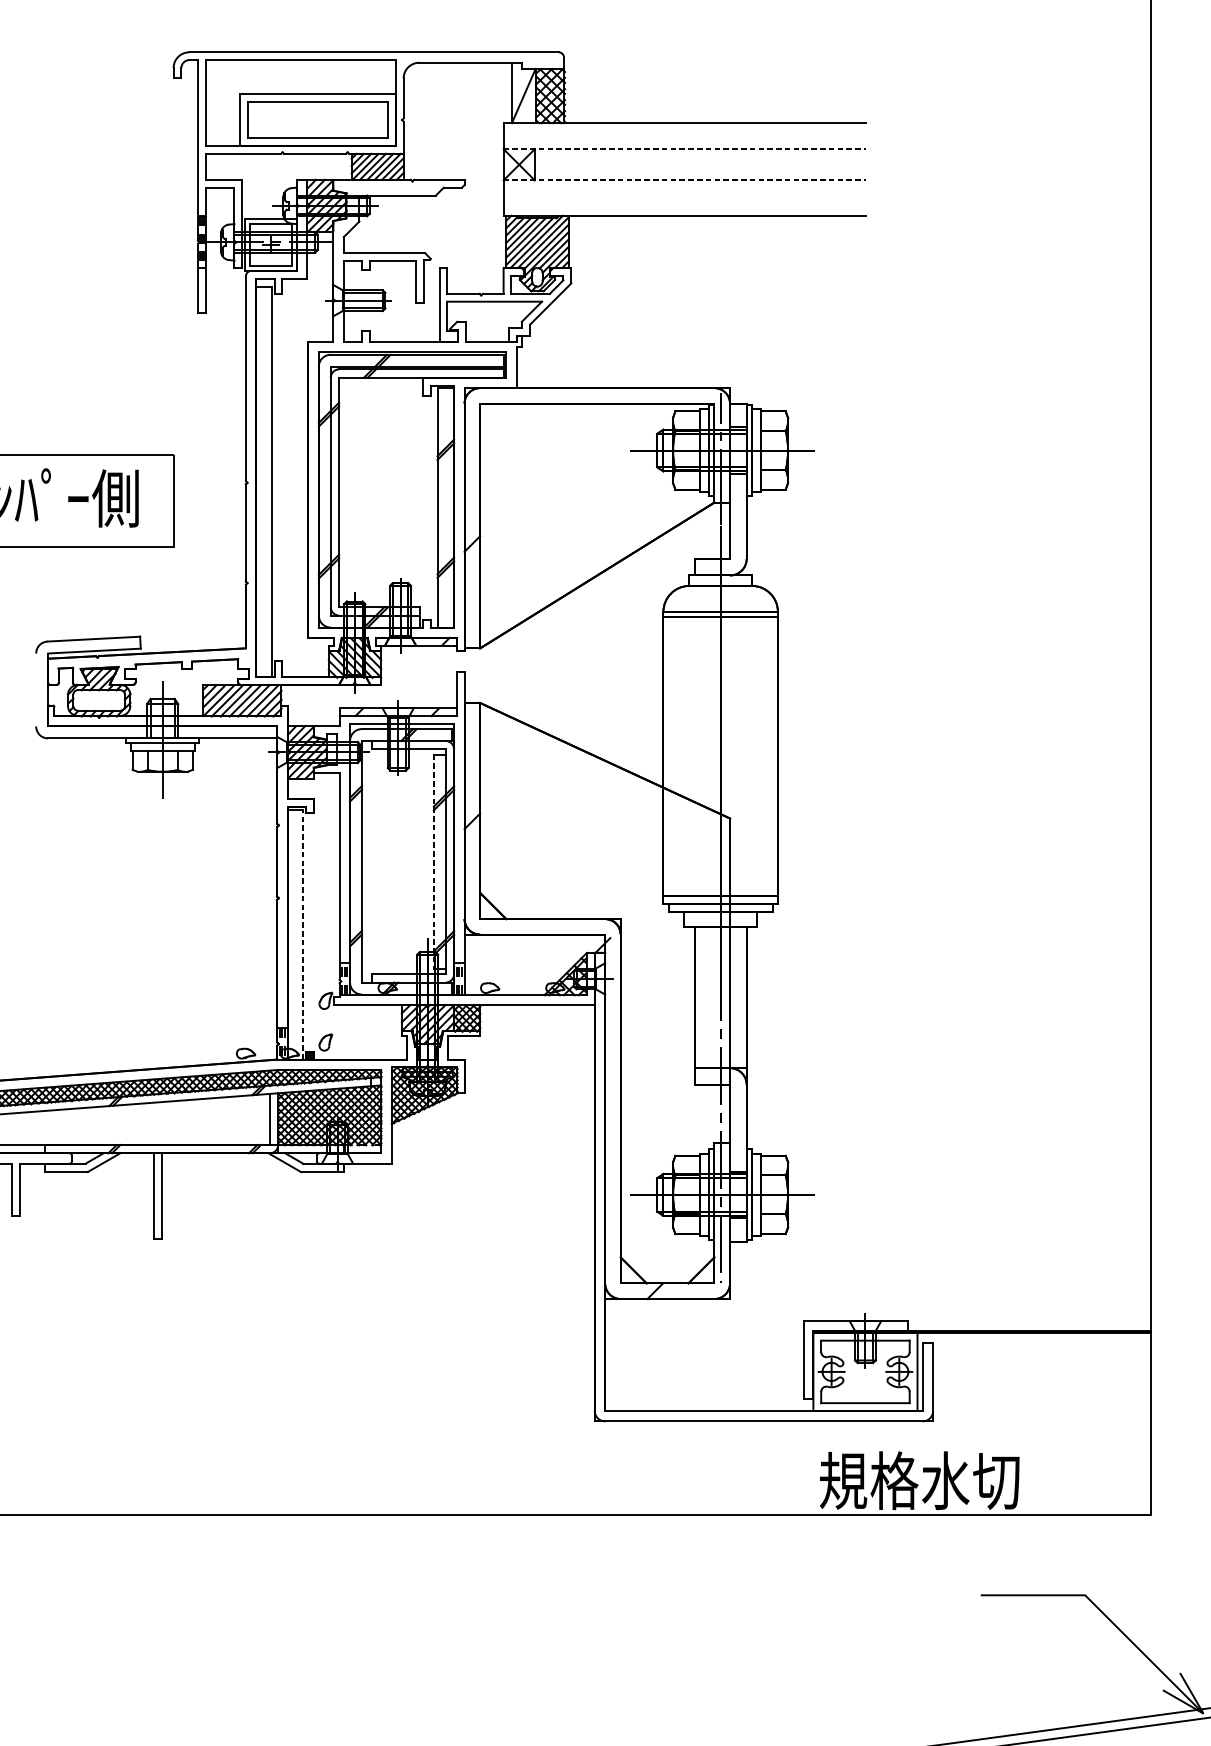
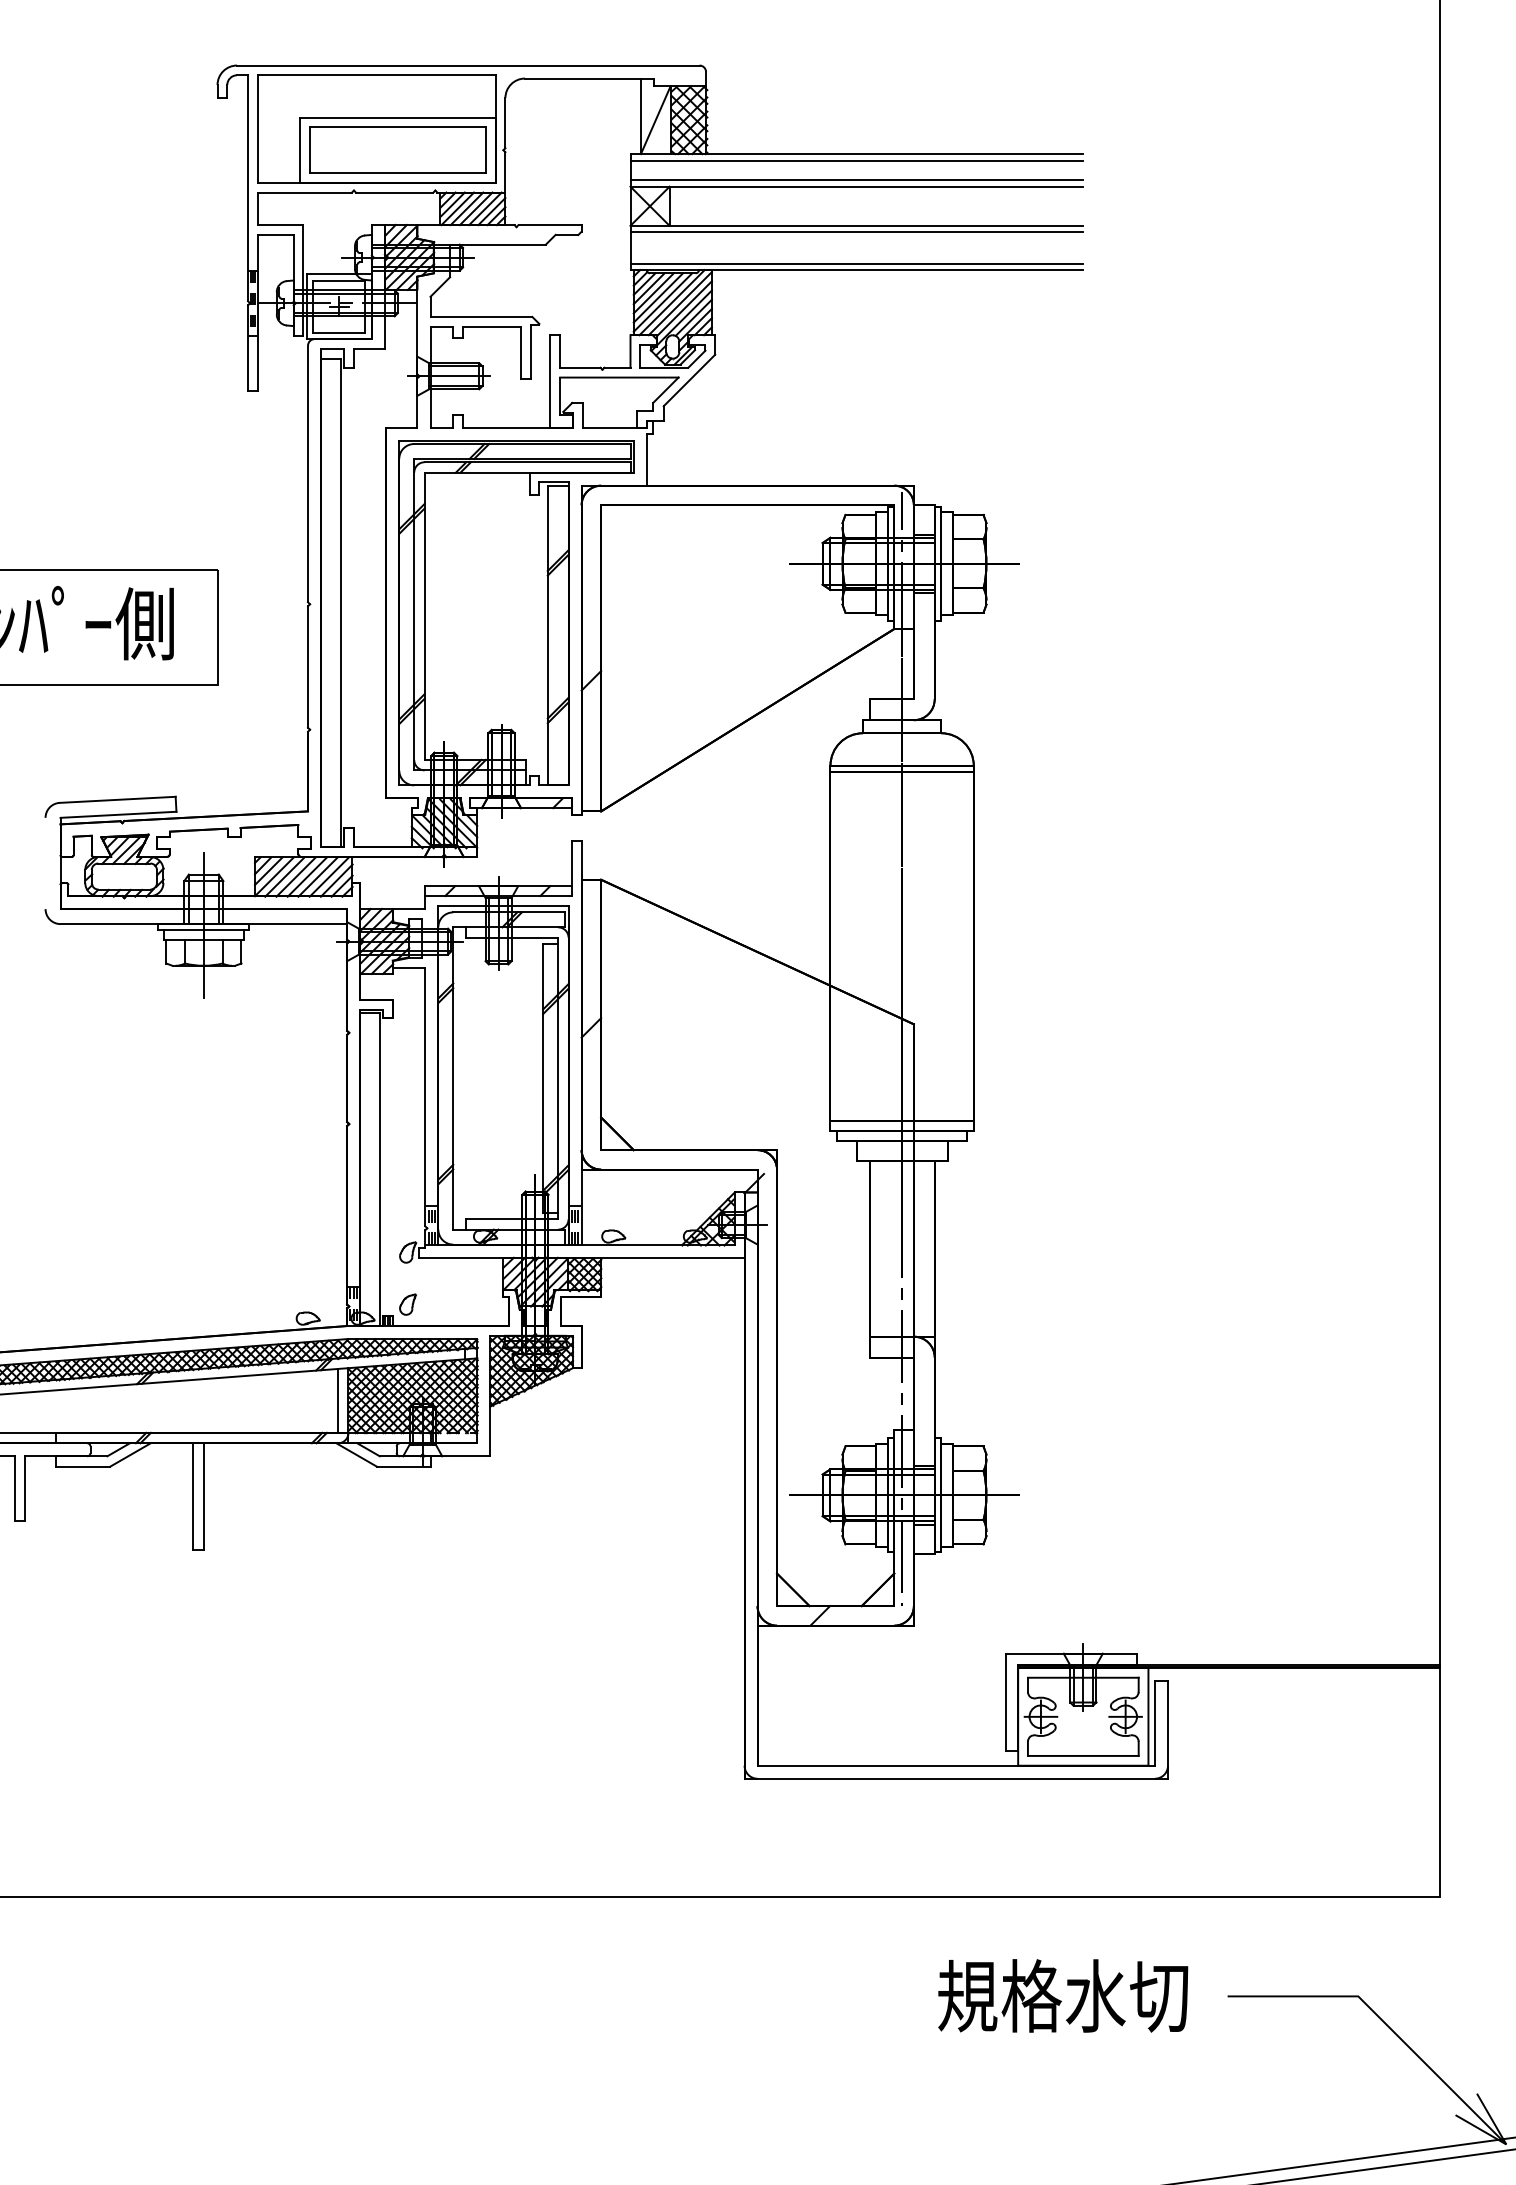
line: (684, 128) -> (856, 160), added
line: (684, 144) -> (856, 180), added
line: (685, 149) -> (857, 186), dashed -> solid
line: (685, 180) -> (857, 225), dashed -> solid
line: (684, 185) -> (856, 232), added
line: (684, 210) -> (856, 263), added
line: (434, 861) -> (543, 1078), dashed -> solid
line: (303, 934) -> (379, 1169), dashed -> solid
text: (919, 1480) -> (1063, 1995), moved

